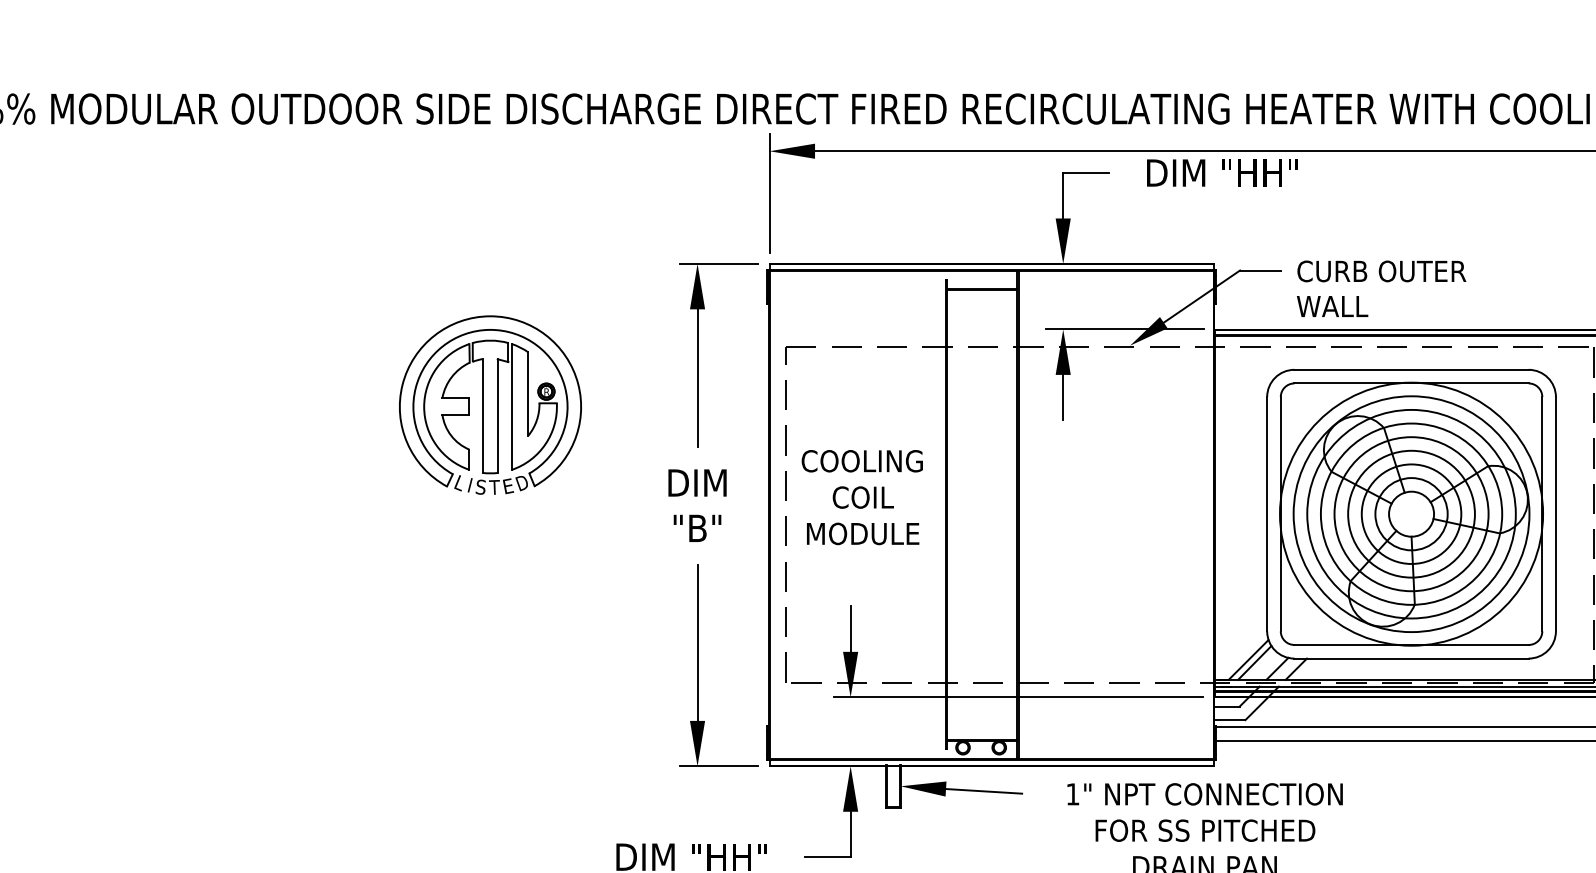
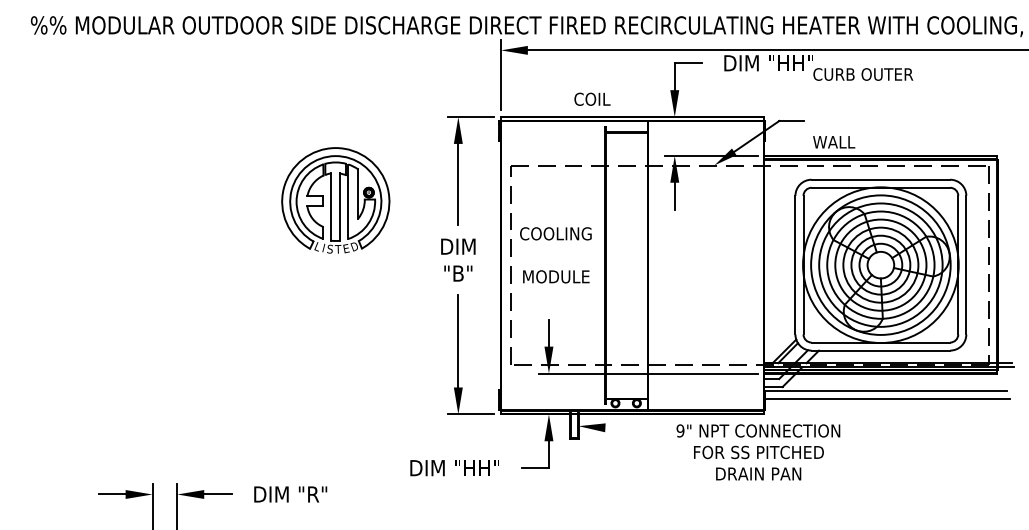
text: (1382, 271) -> (863, 74), moved
text: (863, 496) -> (592, 98), moved
line: (983, 790) -> (627, 428), removed
text: (1072, 793) -> (680, 430), 1" -> 9"

